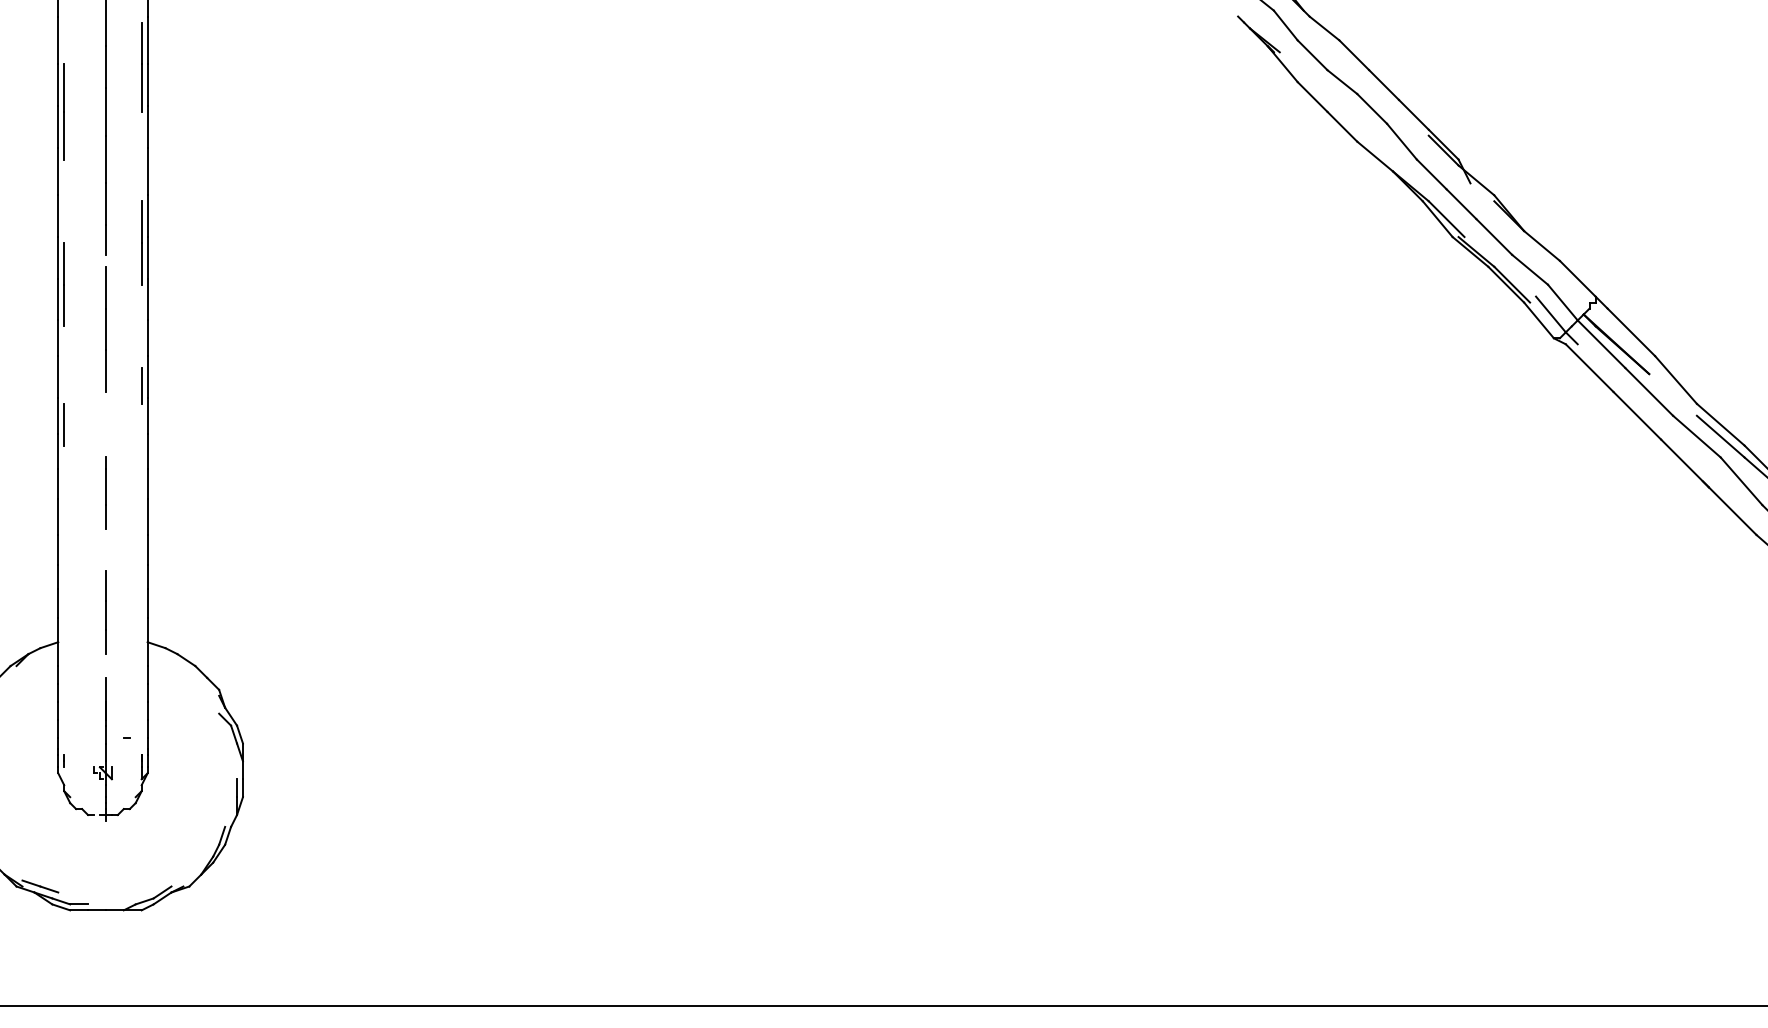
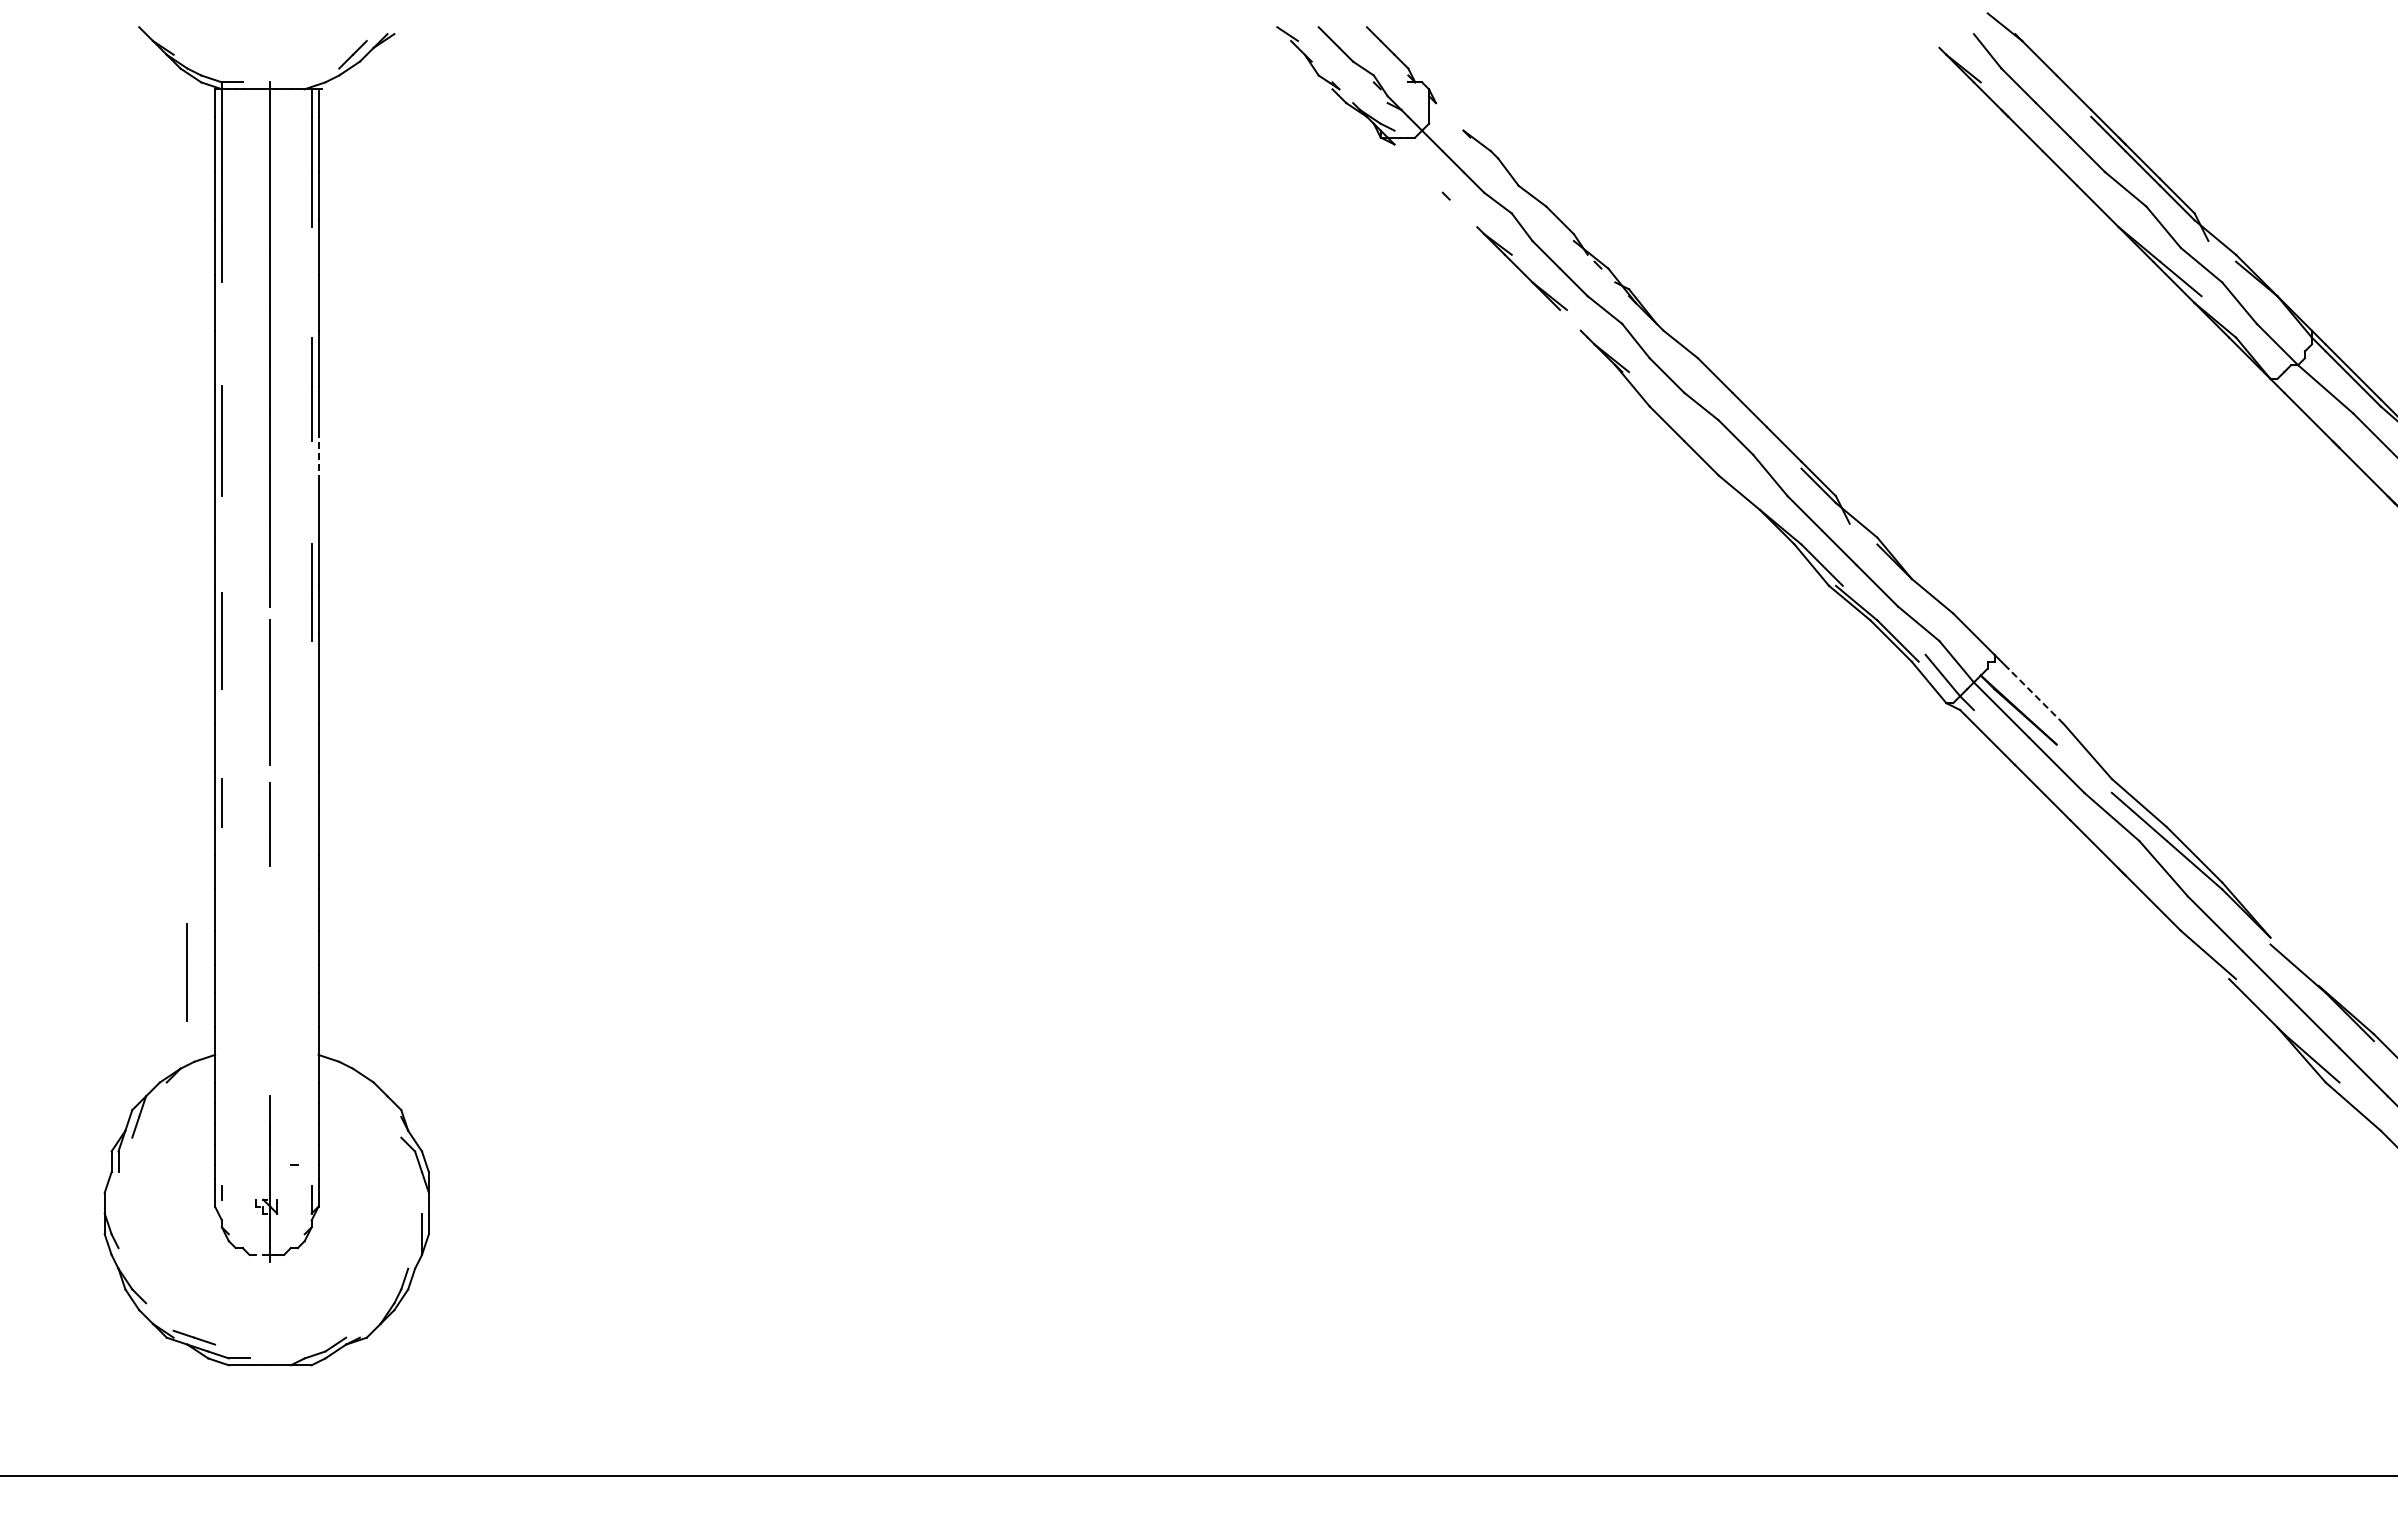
line: (147, 126) -> (318, 457), solid -> dashed
line: (1630, 331) -> (2035, 695), solid -> dashed
line: (141, 386) -> (311, 758), removed
line: (105, 493) -> (269, 824), moved
line: (105, 612) -> (186, 972), moved

